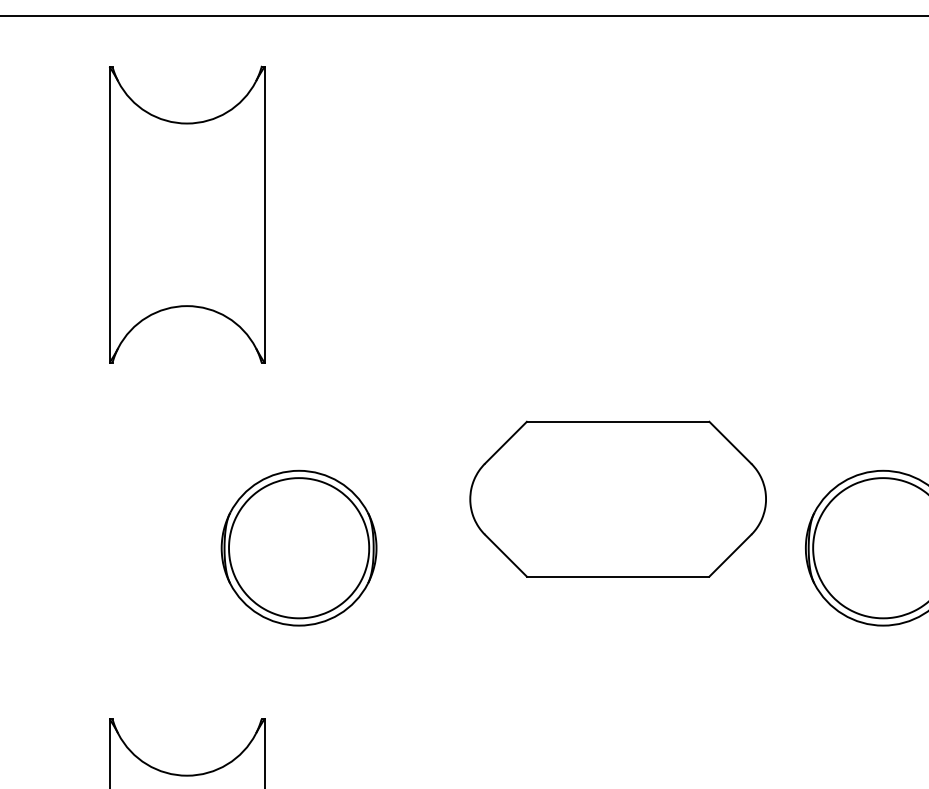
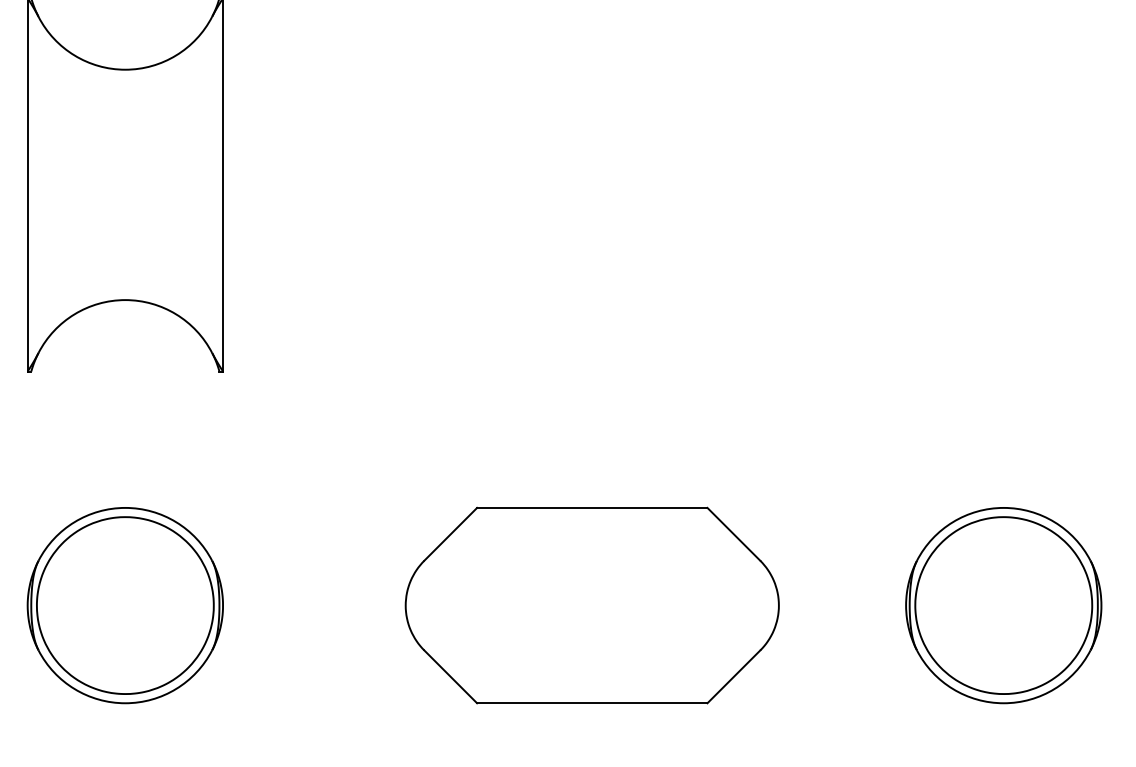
part: (617, 498) -> (591, 604), moved
part: (298, 547) -> (124, 604), moved

